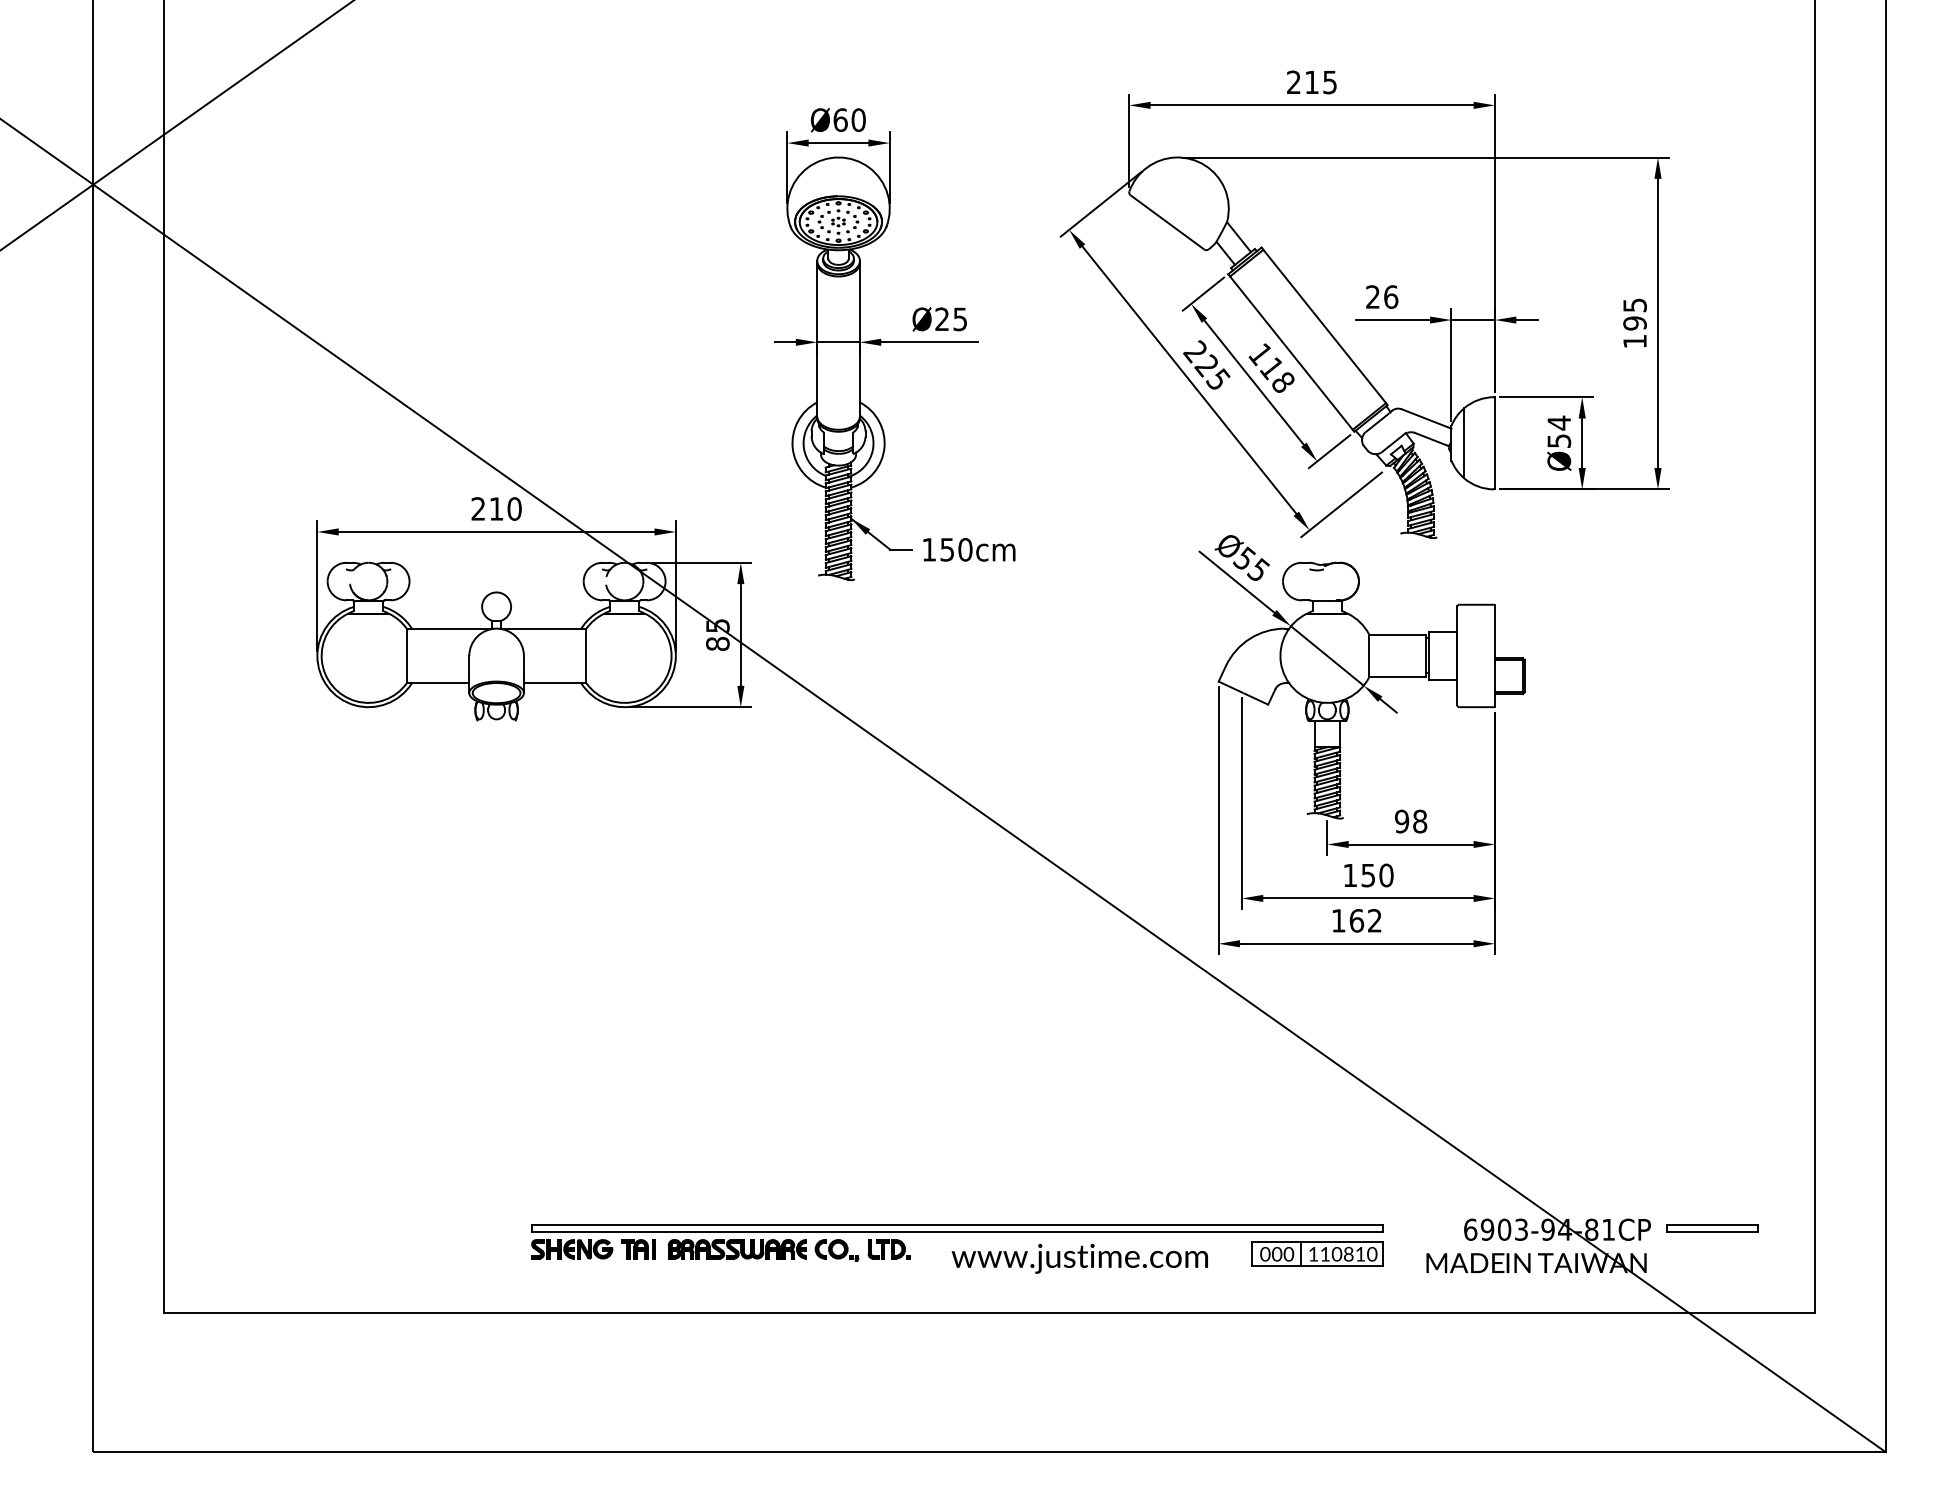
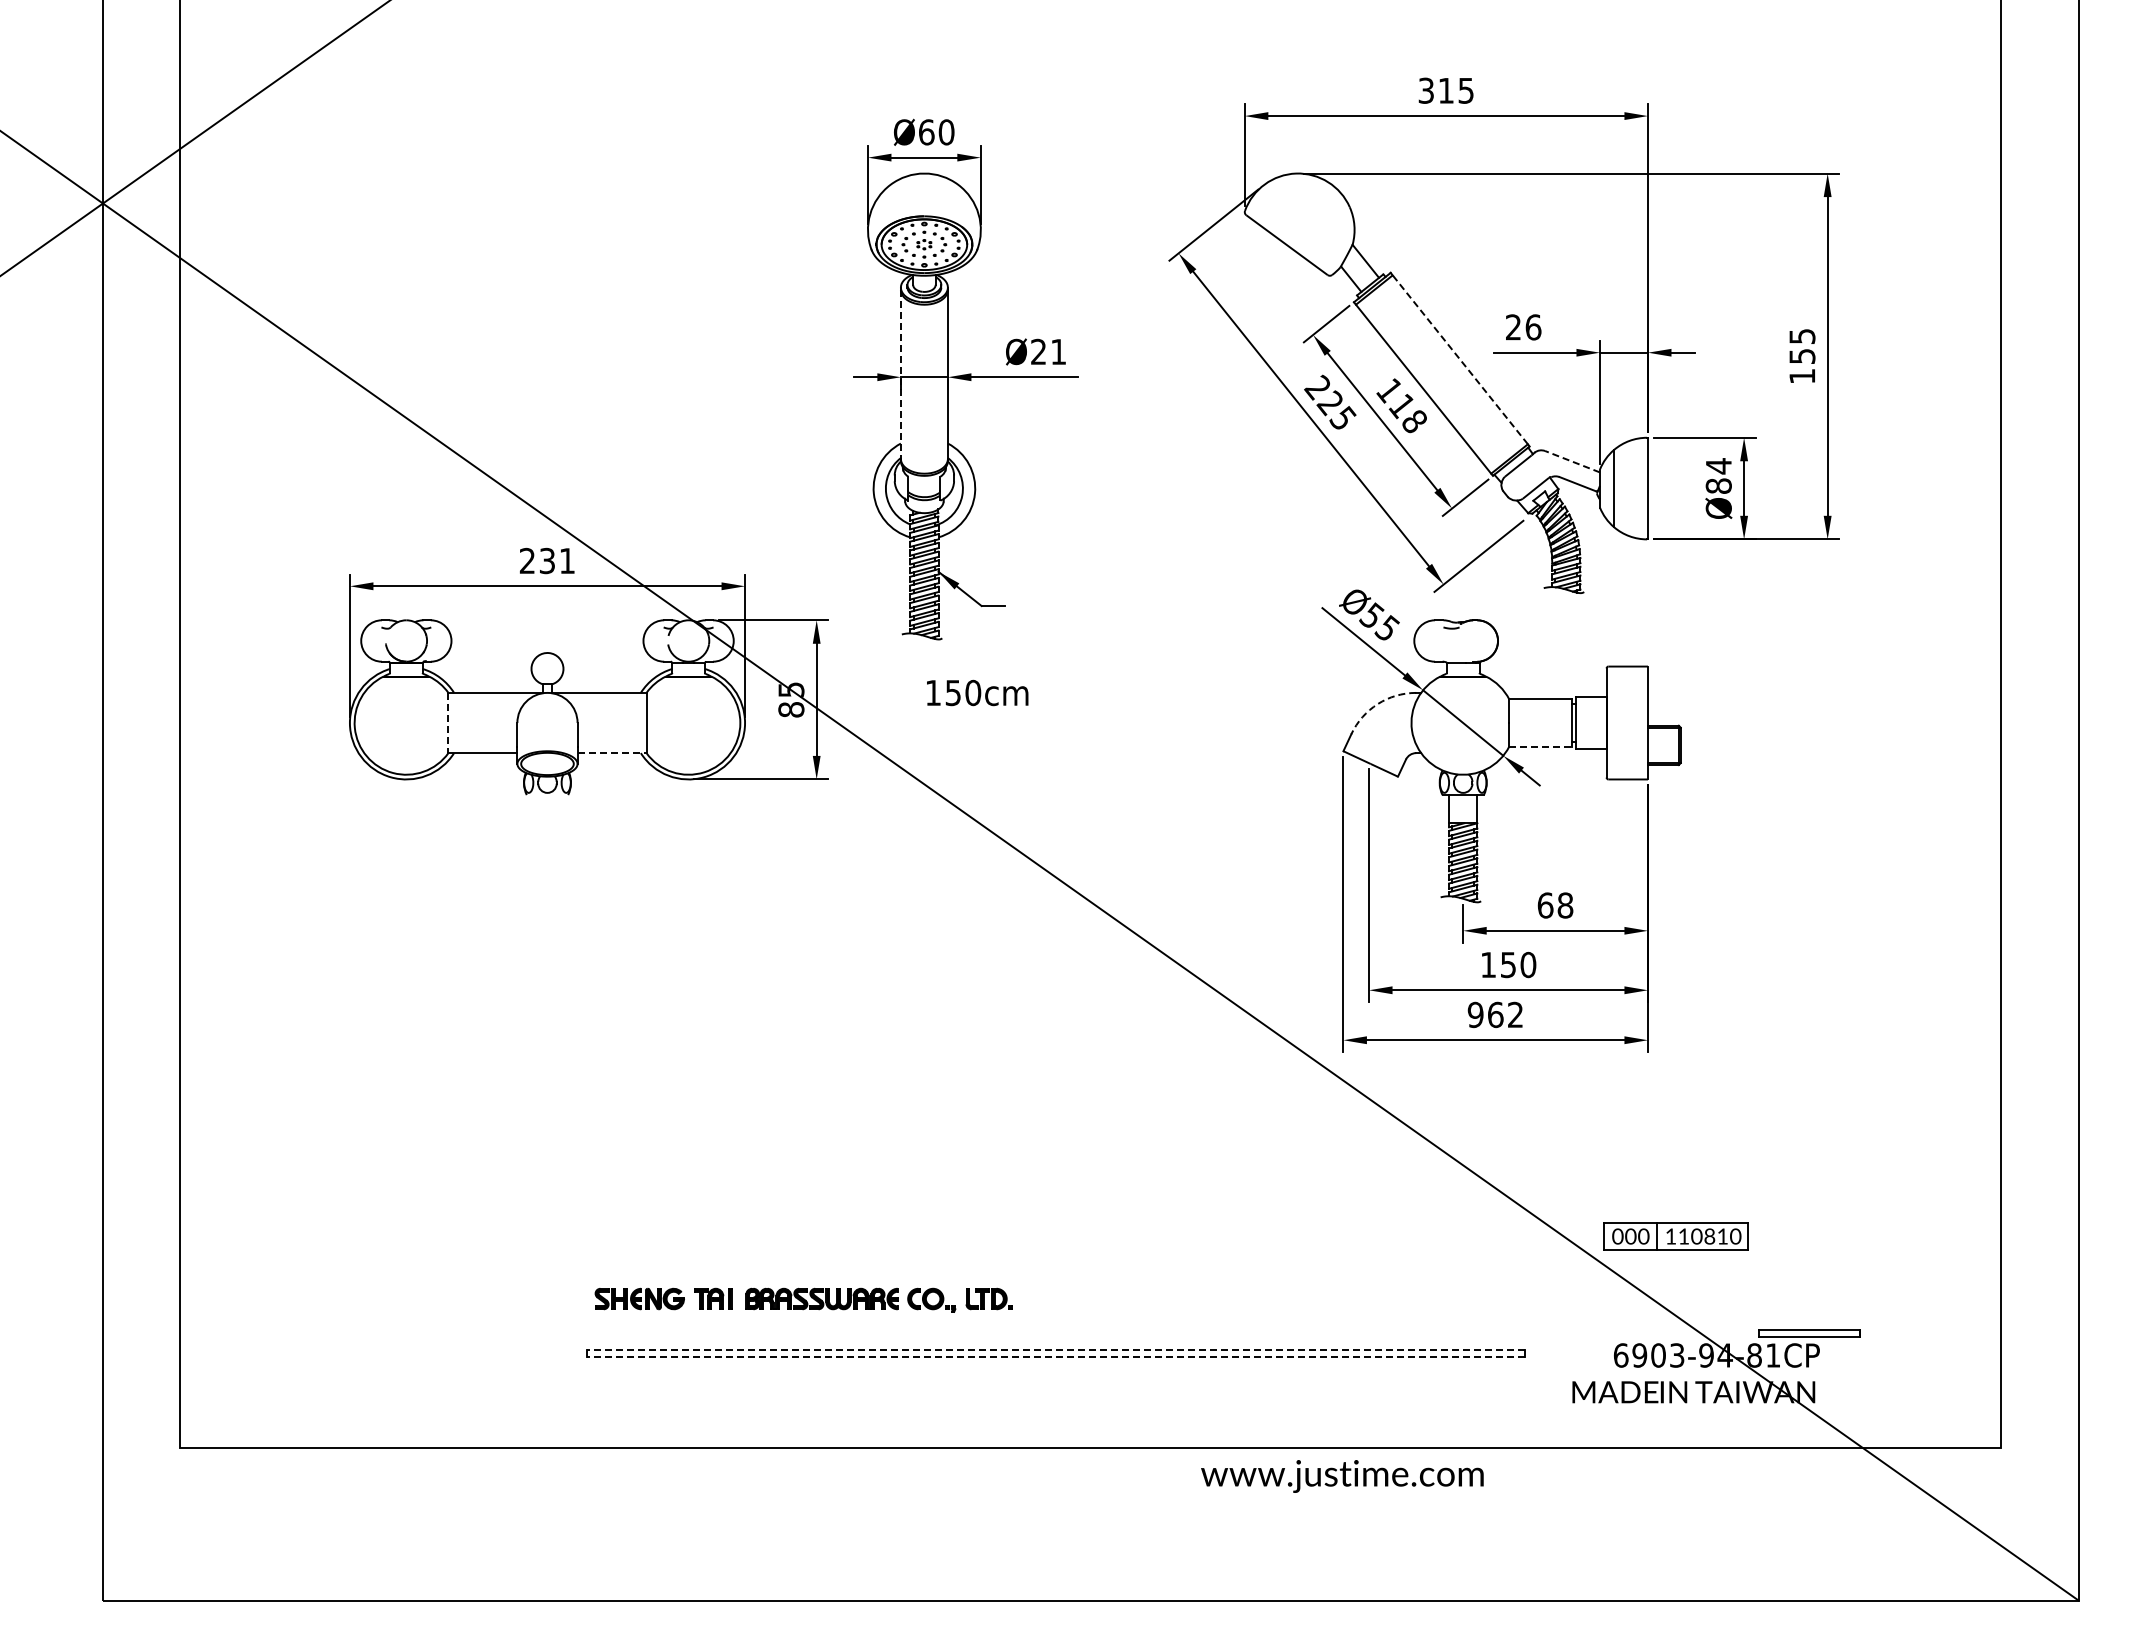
text: (1293, 82) -> (1425, 90), 215 -> 315
text: (960, 319) -> (1058, 352), Ø25 -> Ø21
text: (1635, 323) -> (1802, 356), 195 -> 155
line: (1324, 326) -> (1460, 359), solid -> dashed
line: (816, 340) -> (900, 375), solid -> dashed
line: (1426, 418) -> (1572, 461), solid -> dashed
text: (1558, 440) -> (1718, 485), Ø54 -> Ø84
text: (505, 508) -> (557, 560), 210 -> 231
text: (969, 549) -> (977, 692), moved
arc: (1249, 639) -> (1377, 704), solid -> dashed
line: (406, 656) -> (448, 723), solid -> dashed
line: (1398, 677) -> (1541, 746), solid -> dashed
line: (555, 683) -> (612, 753), solid -> dashed
text: (1402, 821) -> (1545, 905), 98 -> 68
text: (1338, 920) -> (1475, 1014), 162 -> 962
line: (957, 1225) -> (1055, 1350), solid -> dashed
part: (1712, 1227) -> (1809, 1333), moved
line: (957, 1231) -> (1055, 1357), solid -> dashed
part: (720, 1249) -> (803, 1299), moved
part: (1317, 1254) -> (1675, 1236), moved
text: (1079, 1258) -> (1342, 1476), moved

